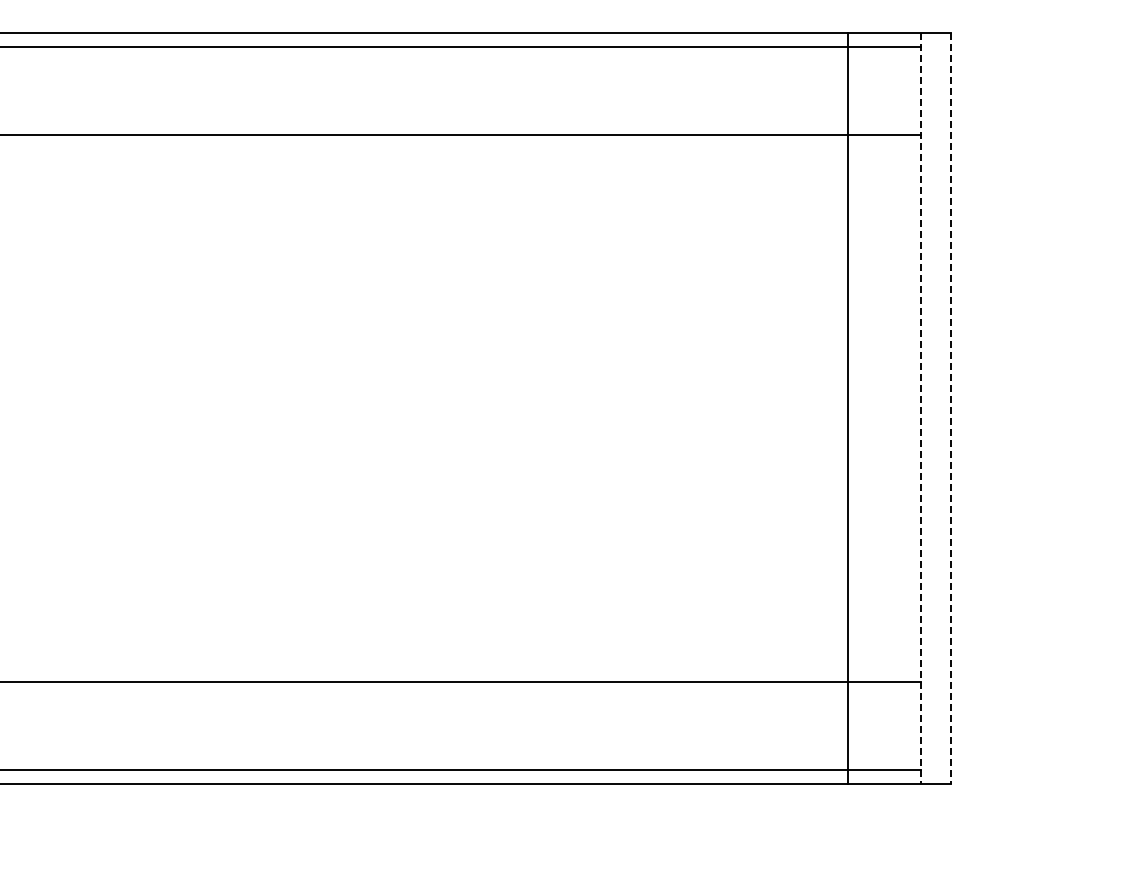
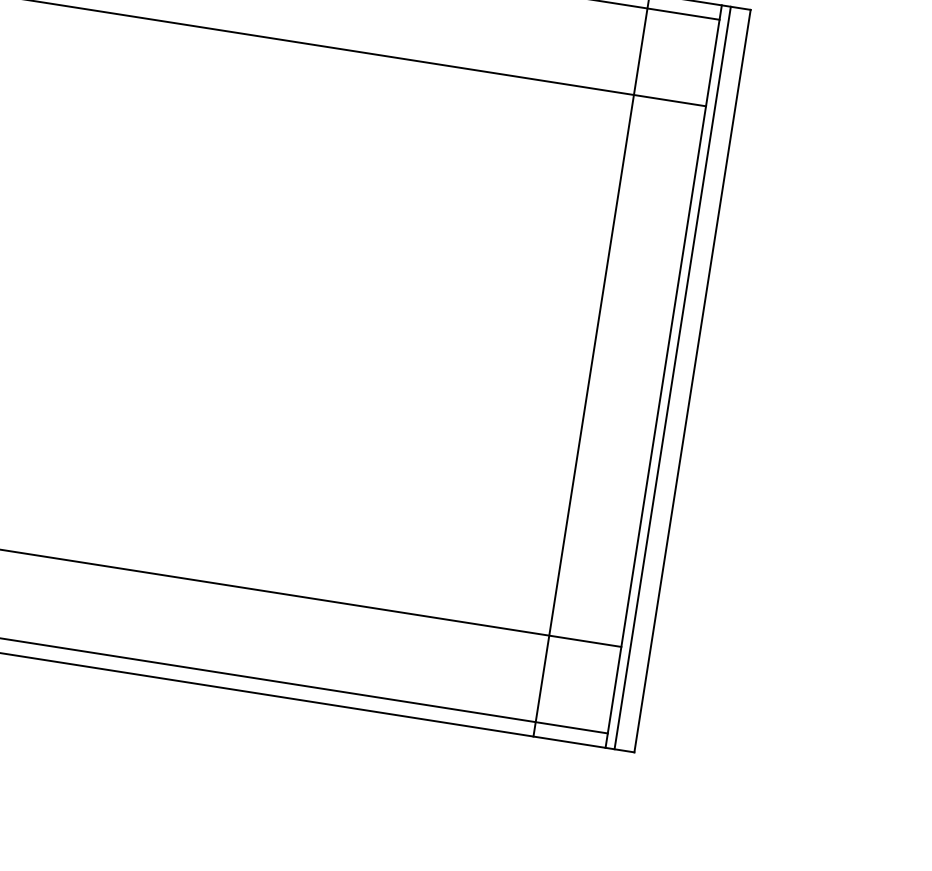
line: (921, 408) -> (663, 376), dashed -> solid
line: (930, 408) -> (672, 378), added
line: (950, 408) -> (692, 381), dashed -> solid

